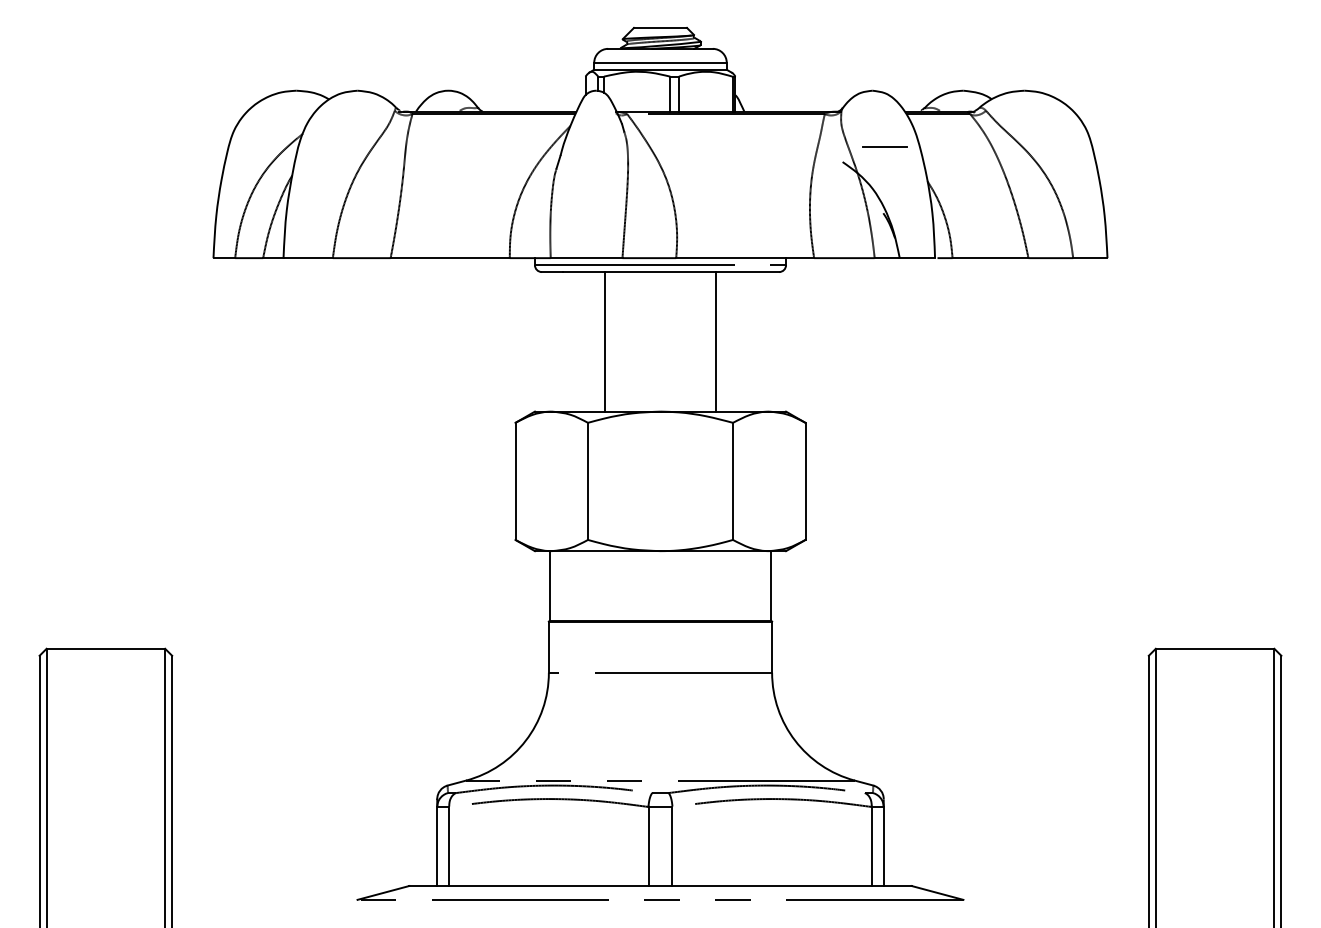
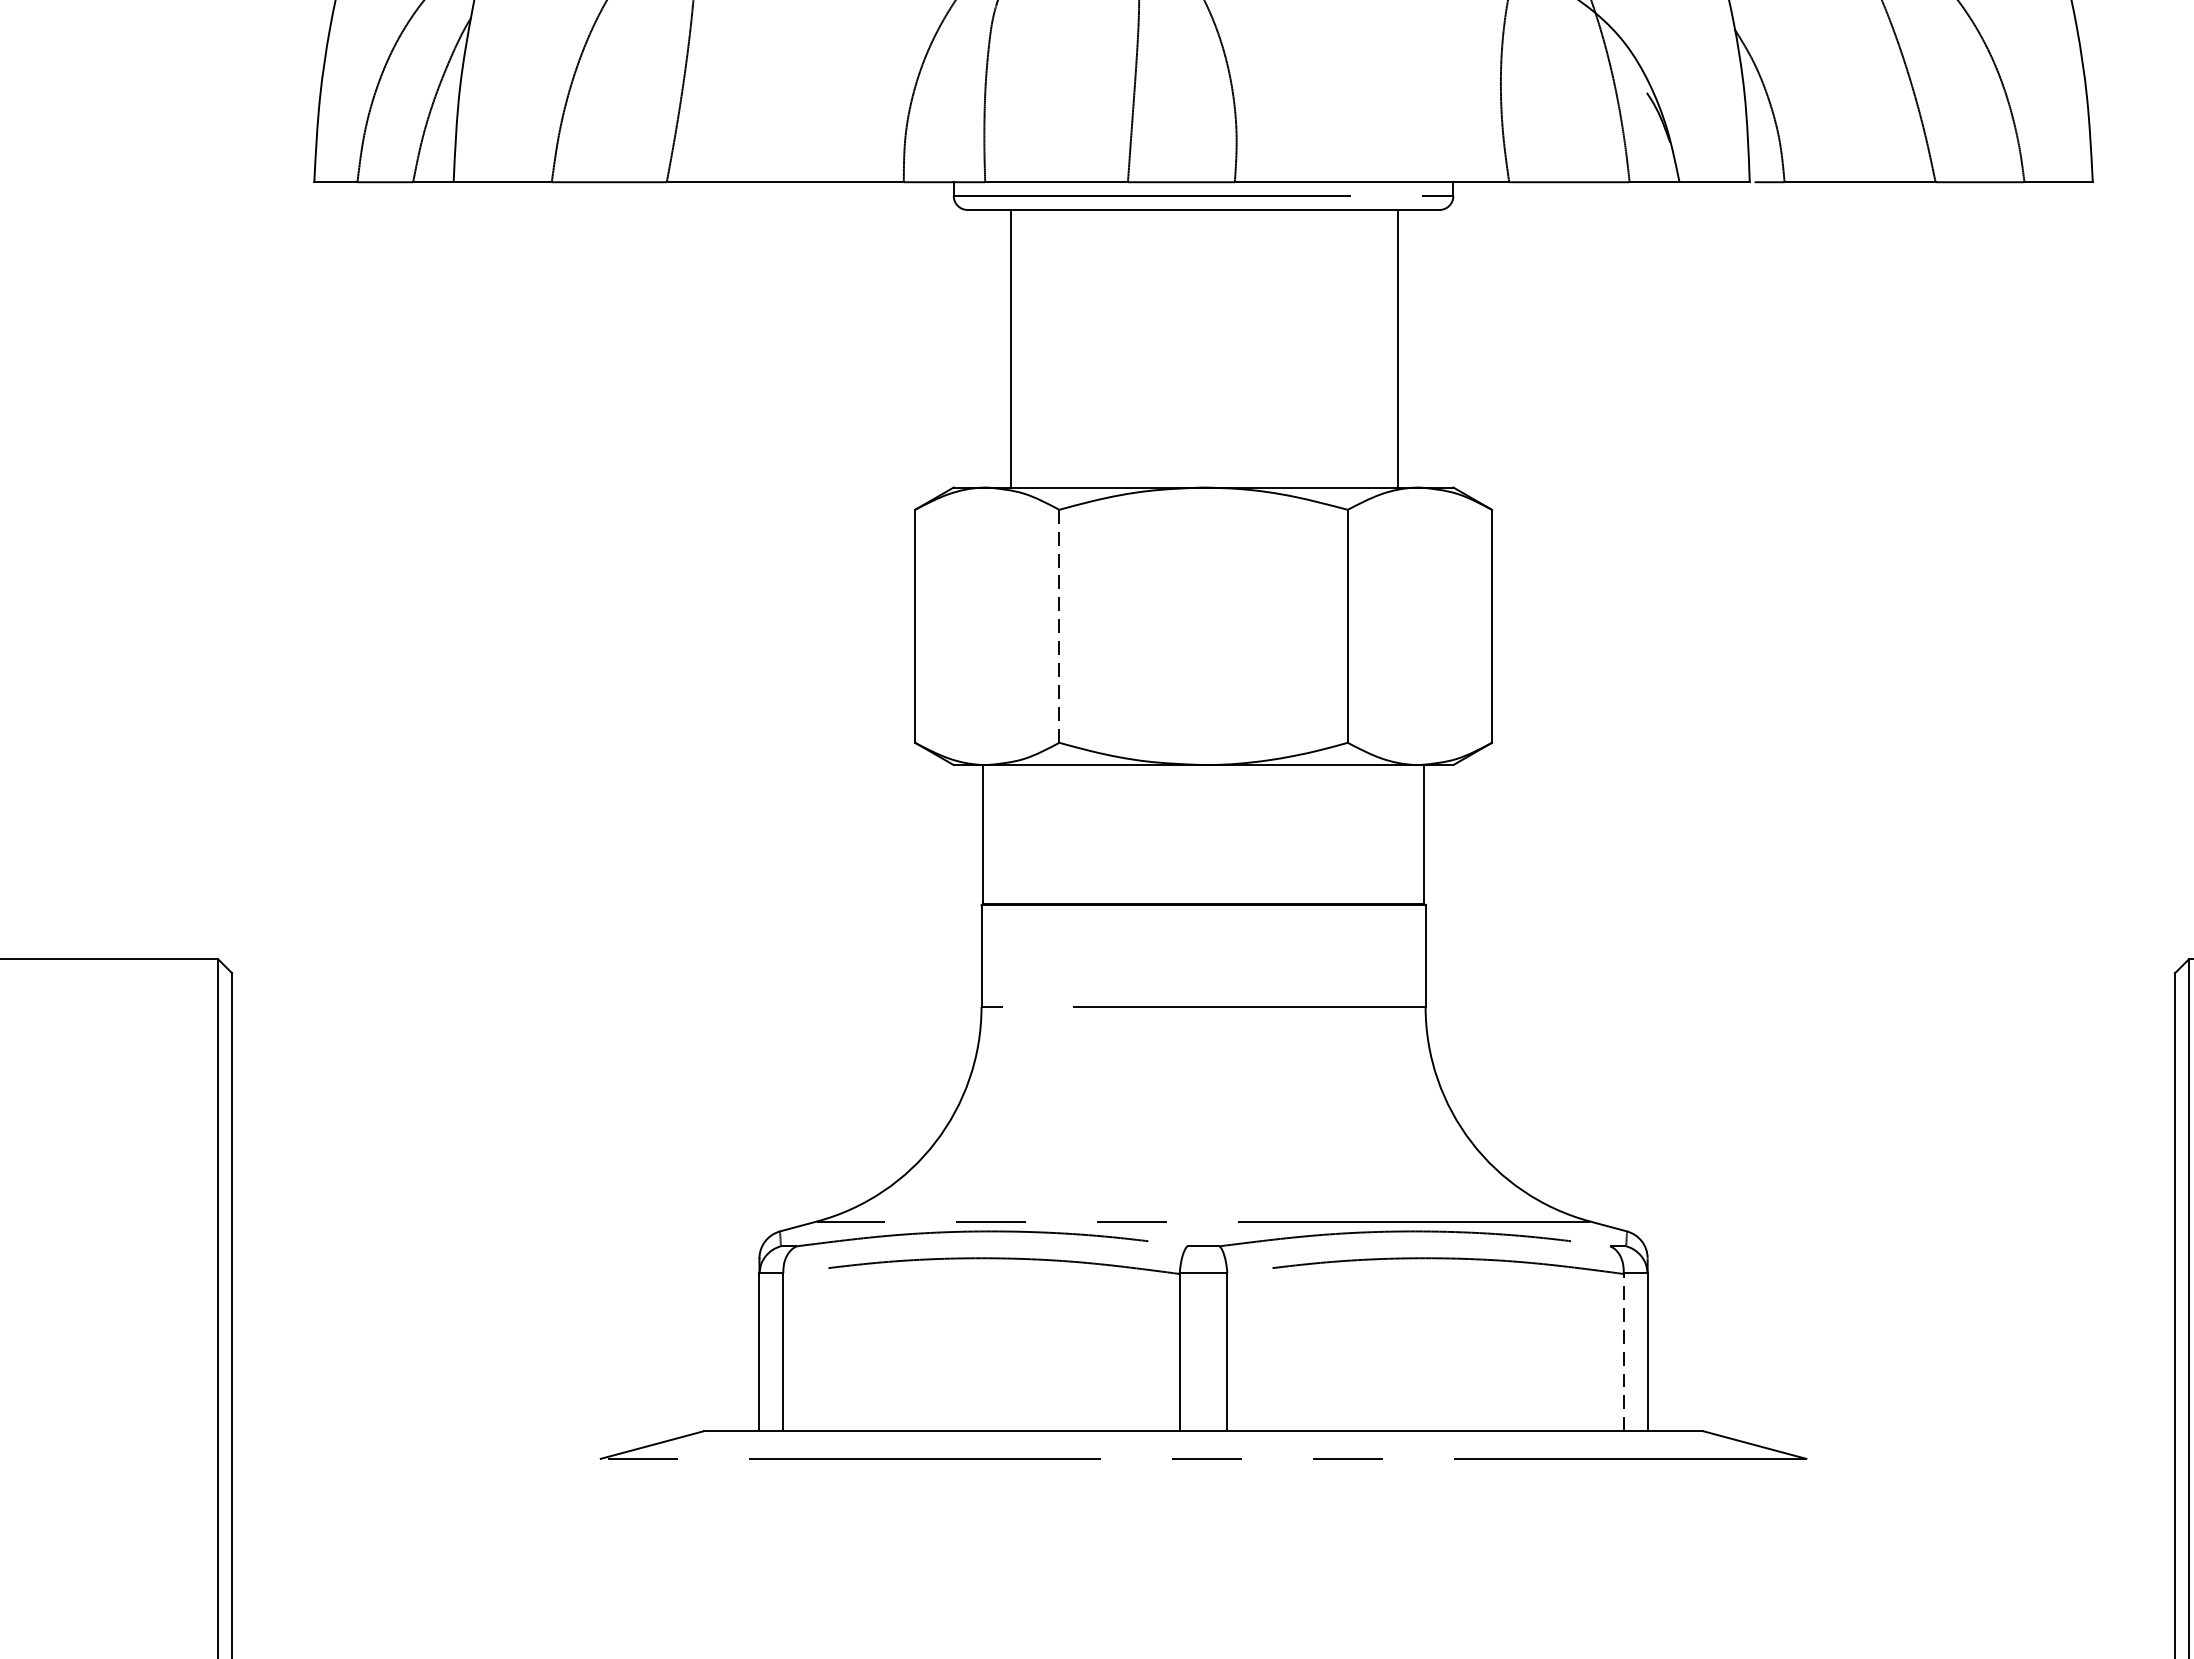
line: (604, 341) -> (1010, 348), moved
line: (716, 341) -> (1398, 348), moved
line: (588, 481) -> (1060, 626), solid -> dashed
line: (871, 846) -> (1623, 1352), solid -> dashed

